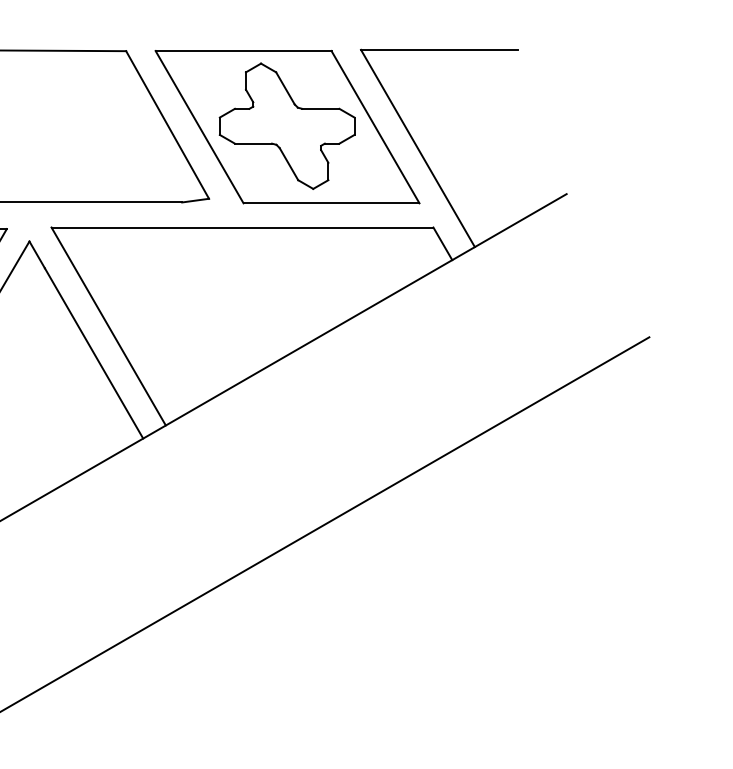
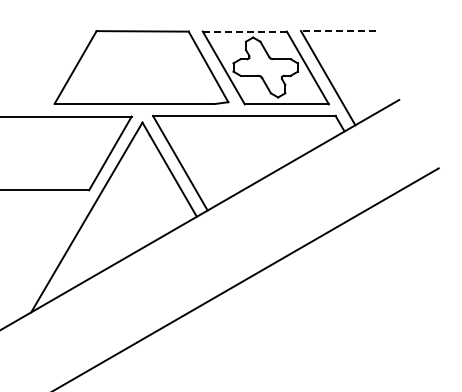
line: (242, 50) -> (244, 31), solid -> dashed
line: (439, 50) -> (338, 31), solid -> dashed

